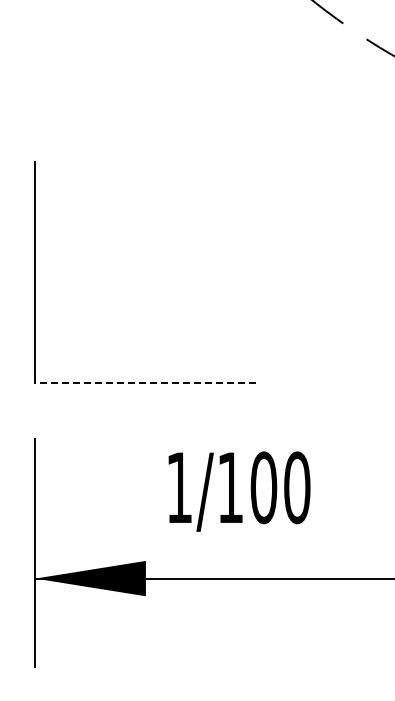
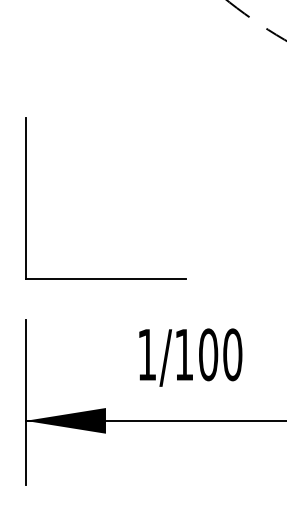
line: (145, 383) -> (105, 278), dashed -> solid
text: (239, 491) -> (190, 357), moved

